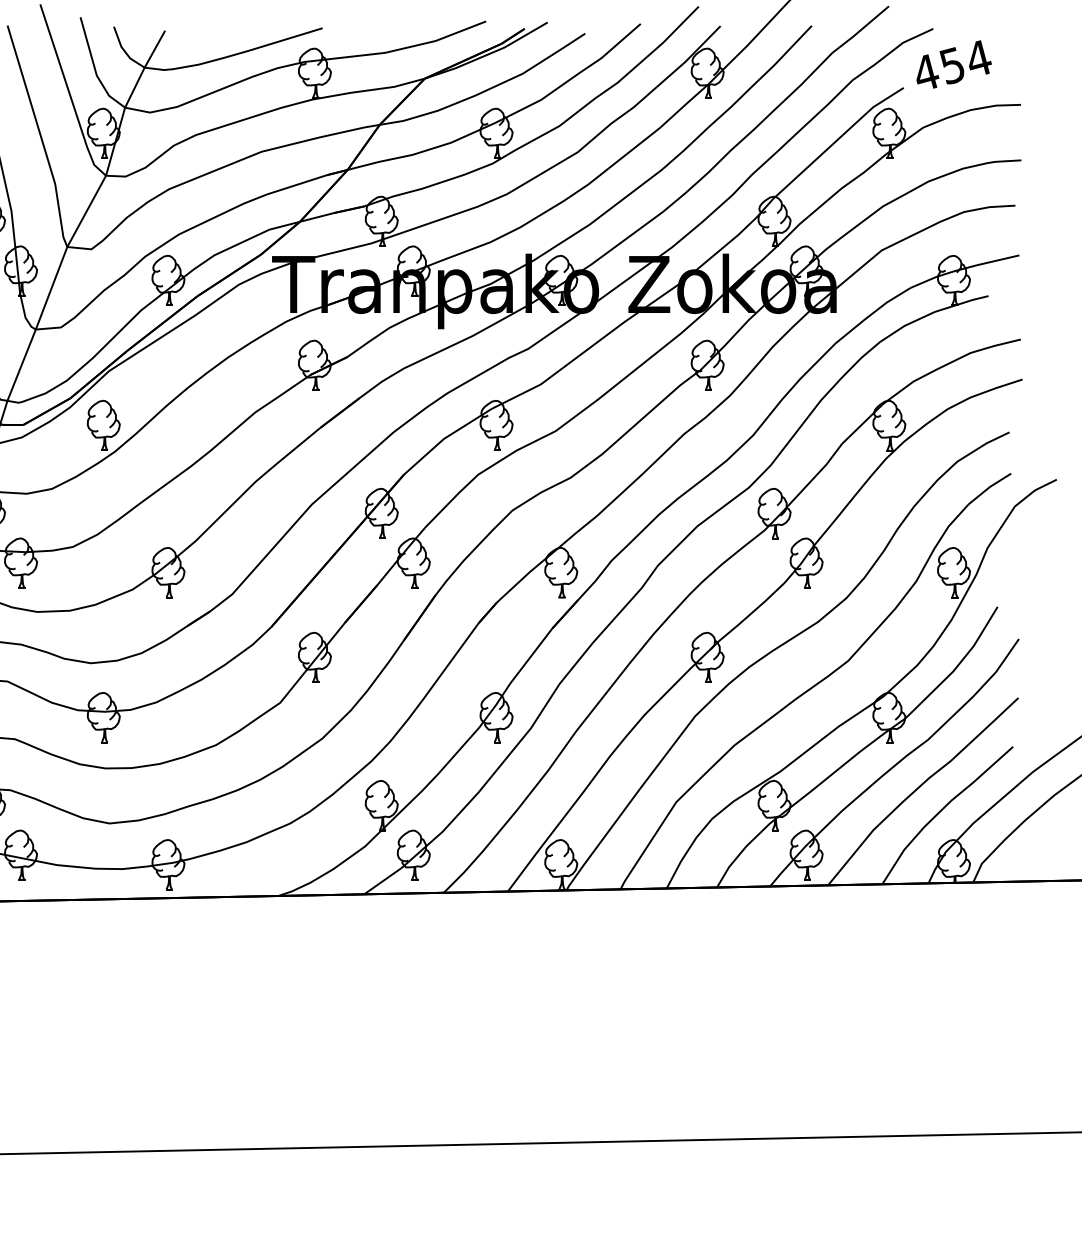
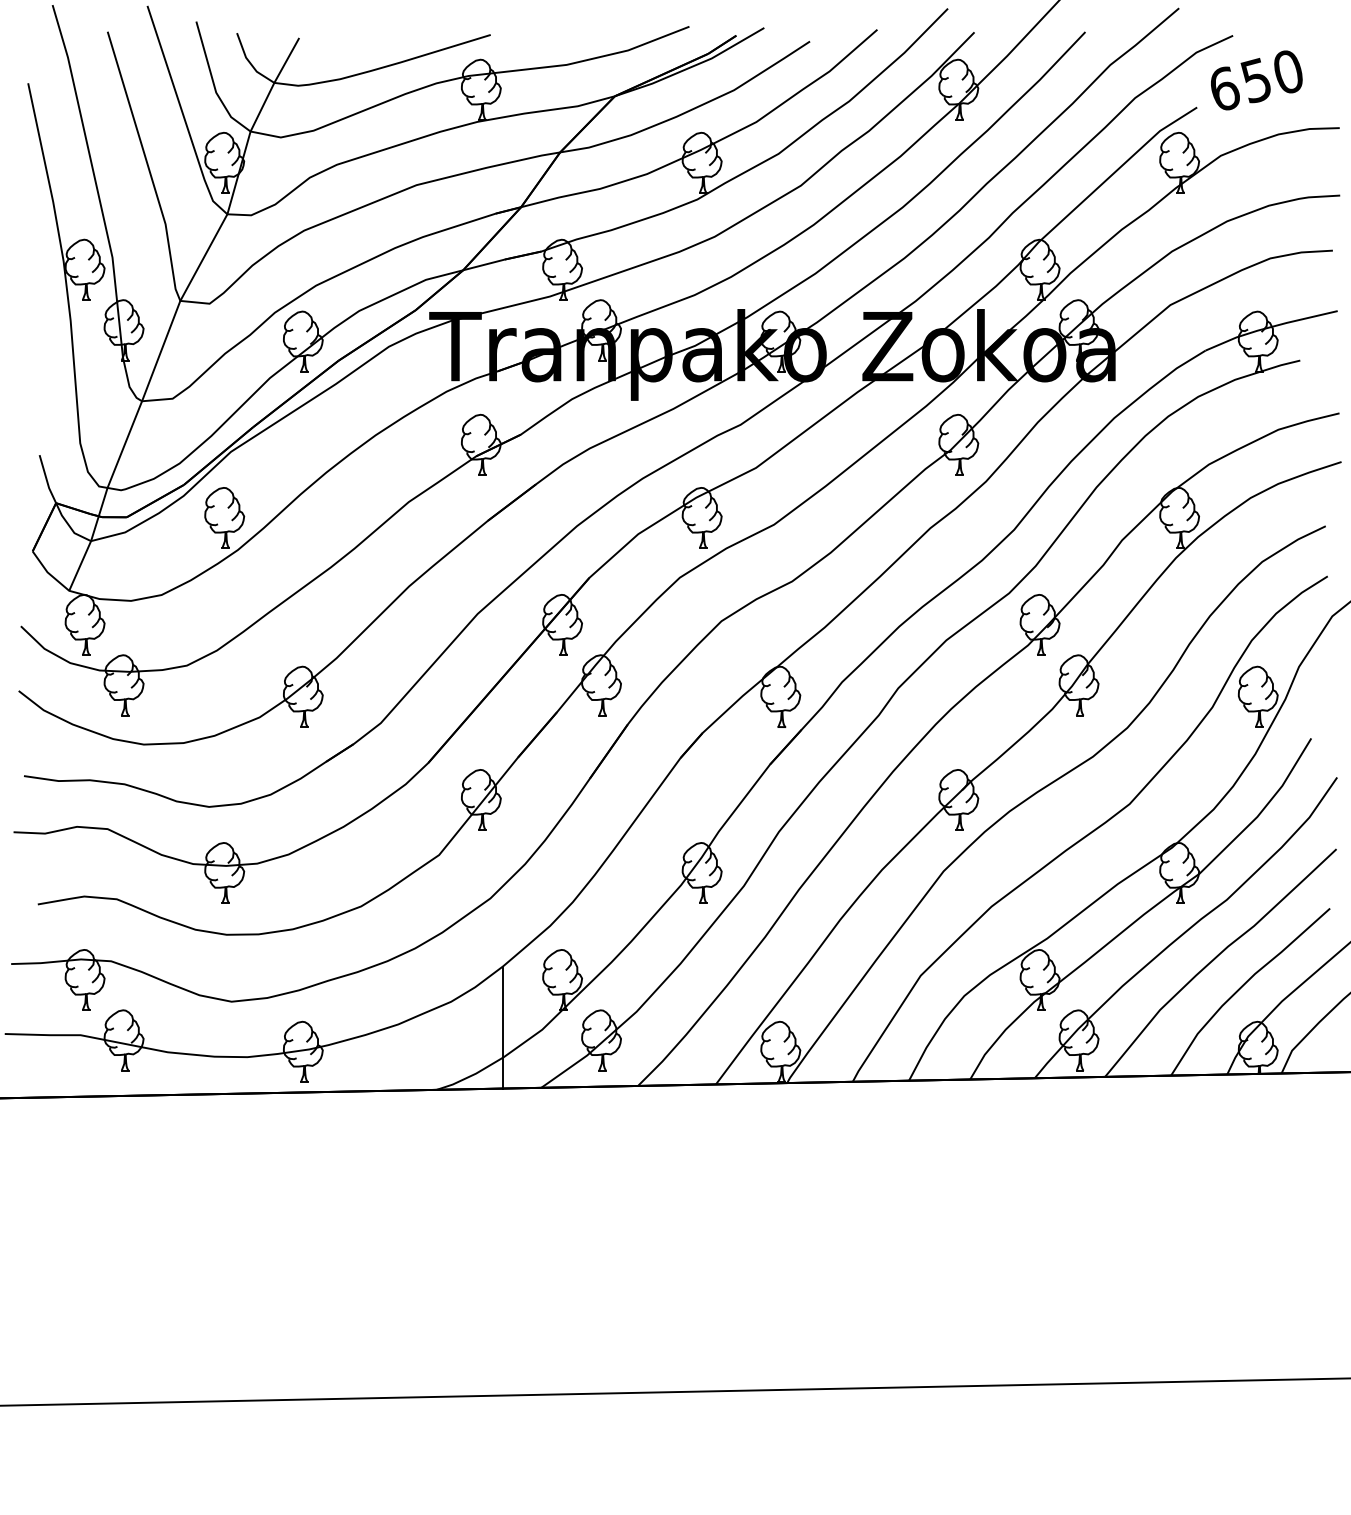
text: (953, 64) -> (1257, 79), 454 -> 650
line: (332, 845) -> (502, 1028), added

